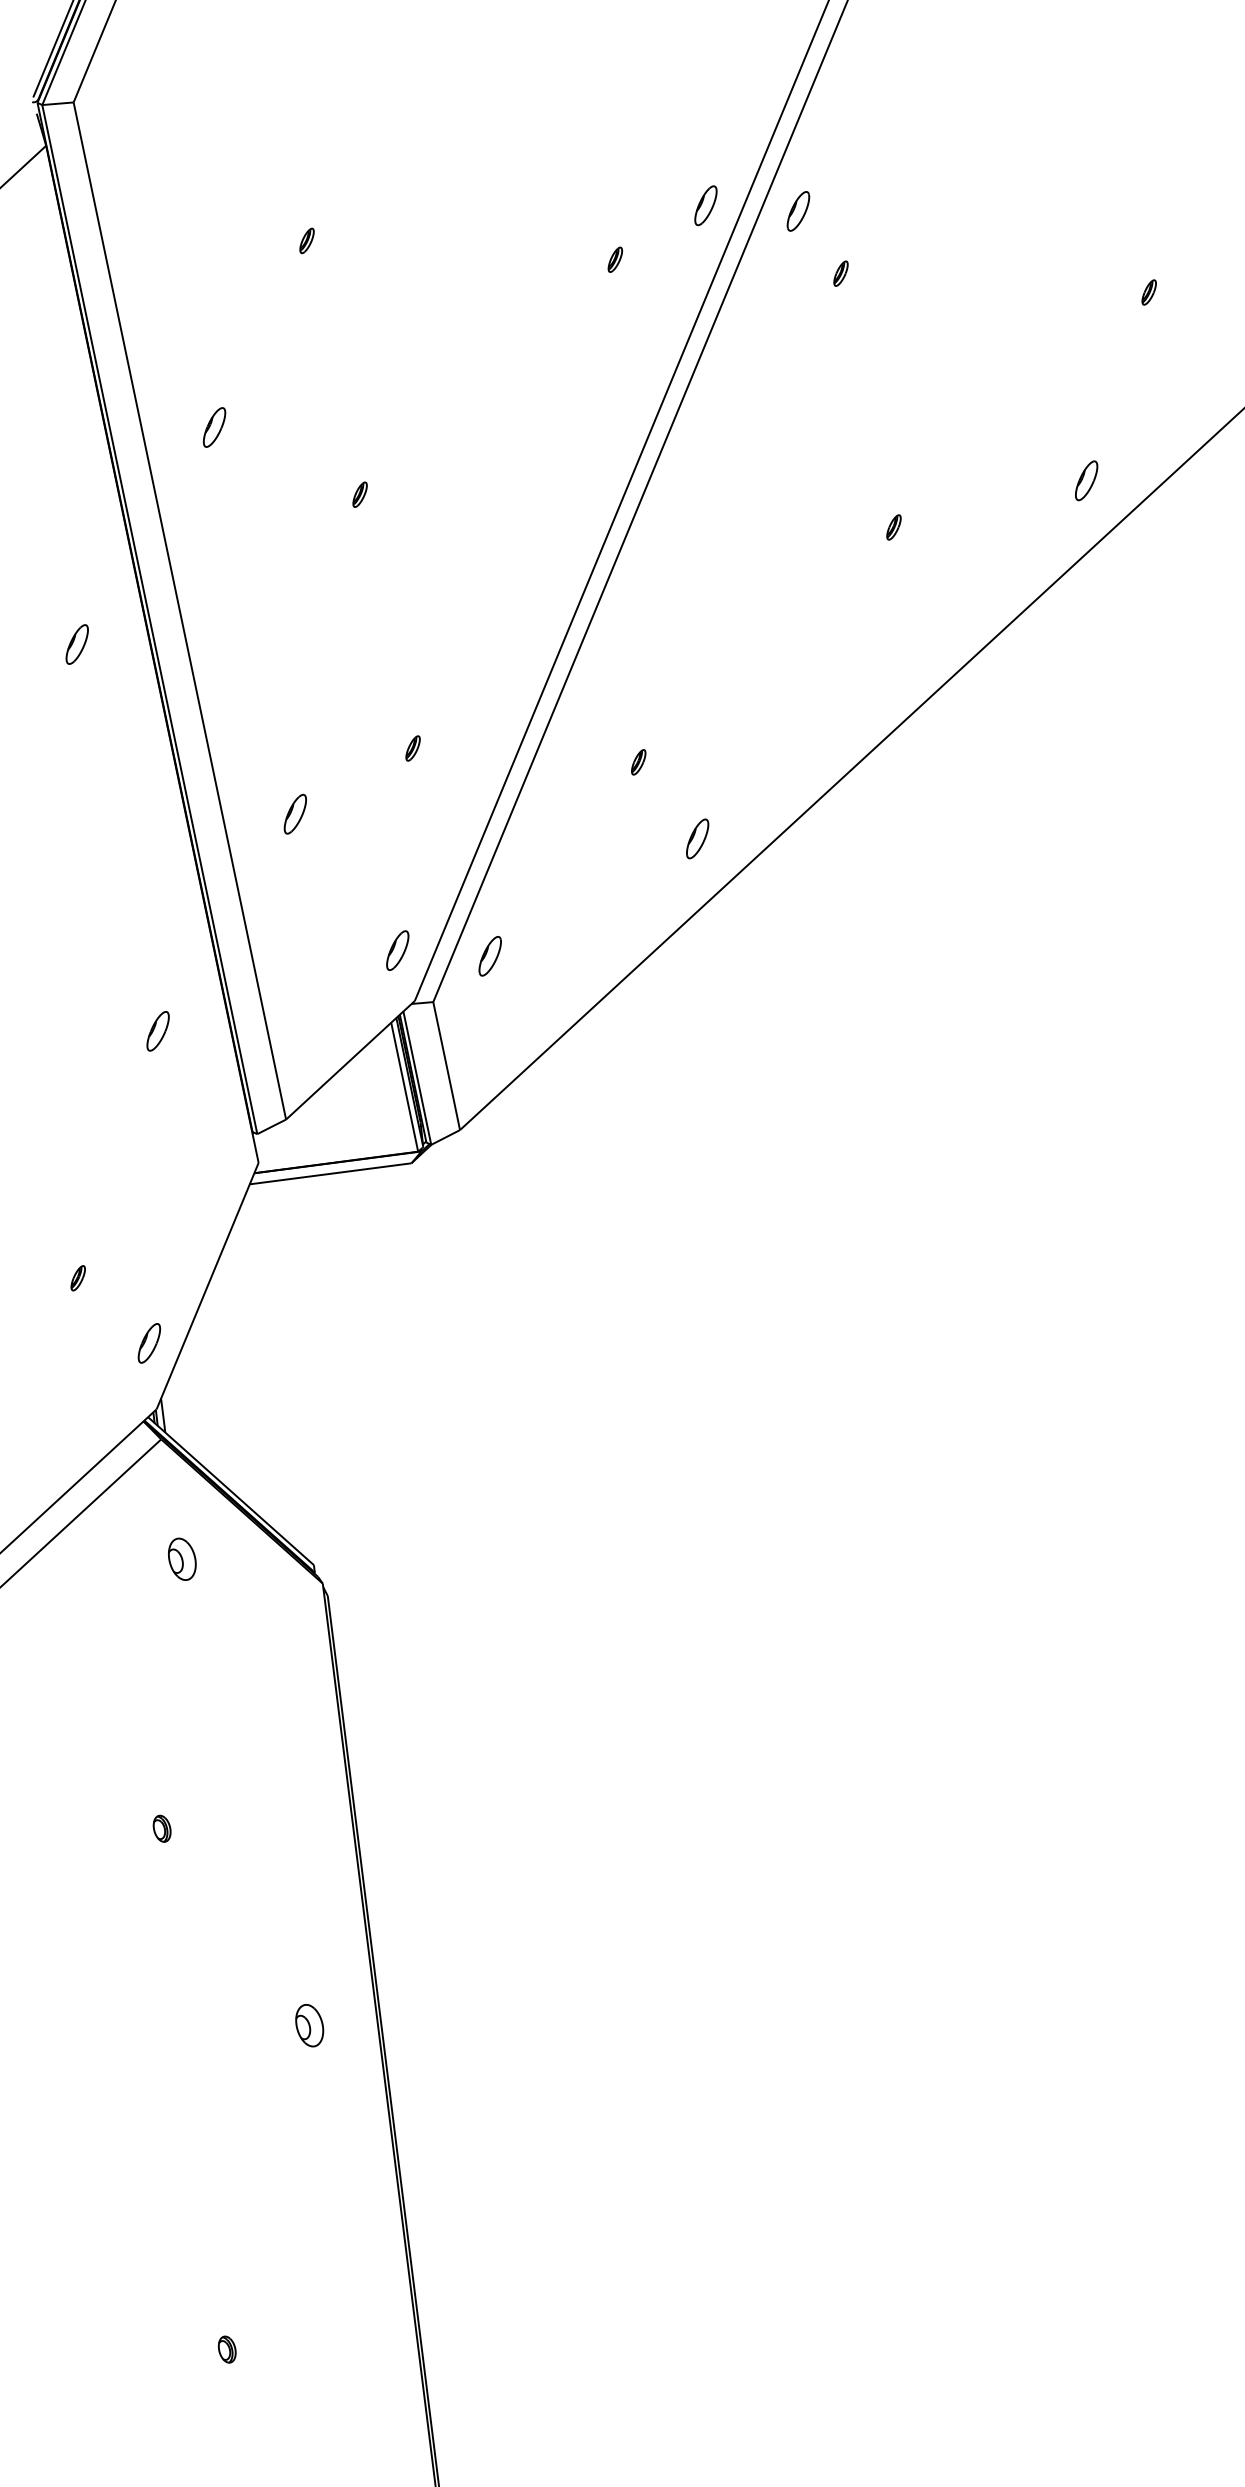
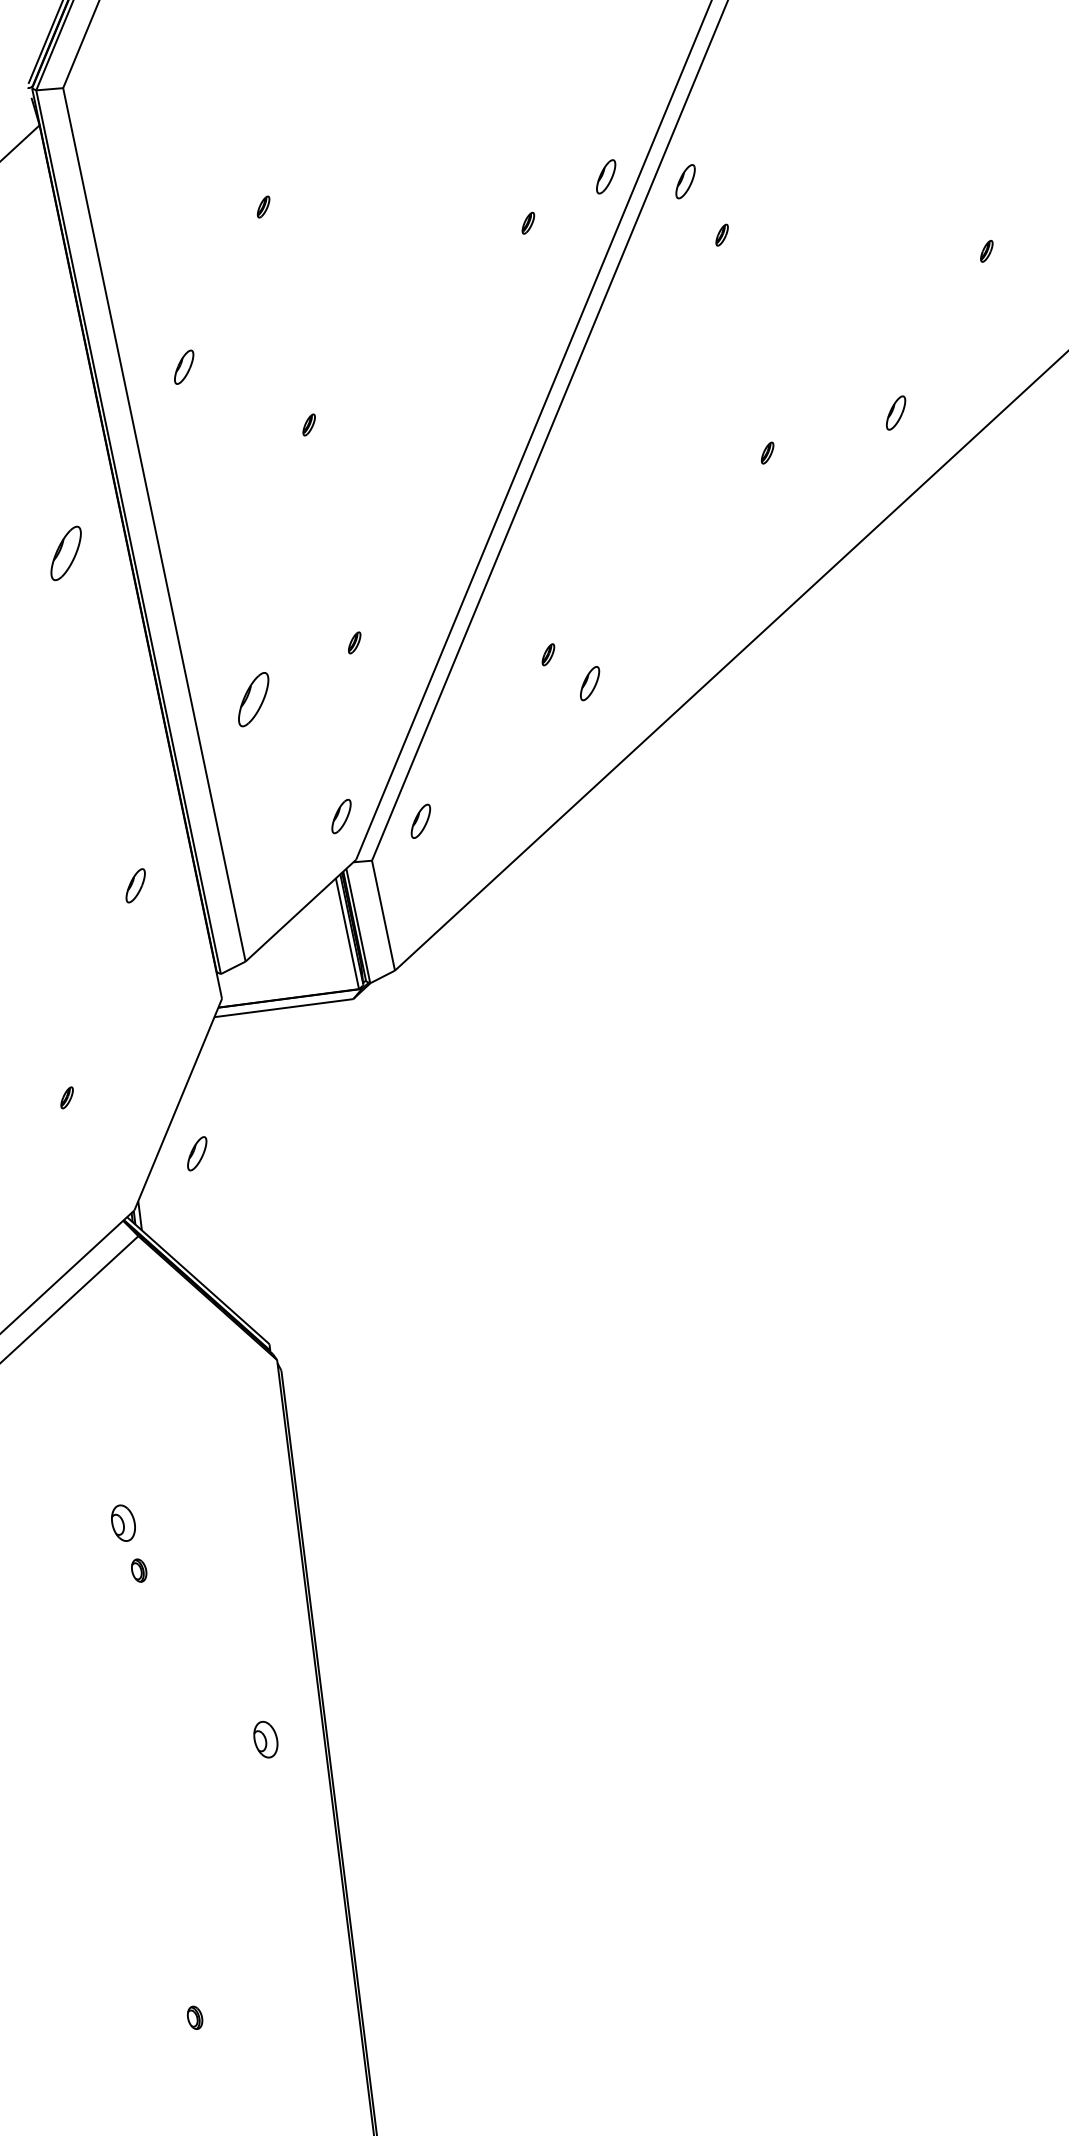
part: (1087, 480) -> (896, 412), moved
part: (77, 644) -> (66, 553), size x1.6
part: (295, 813) -> (253, 698), size x1.6
part: (698, 838) -> (590, 683), moved
part: (149, 1343) -> (197, 1153), moved
part: (182, 1558) -> (123, 1522), moved

